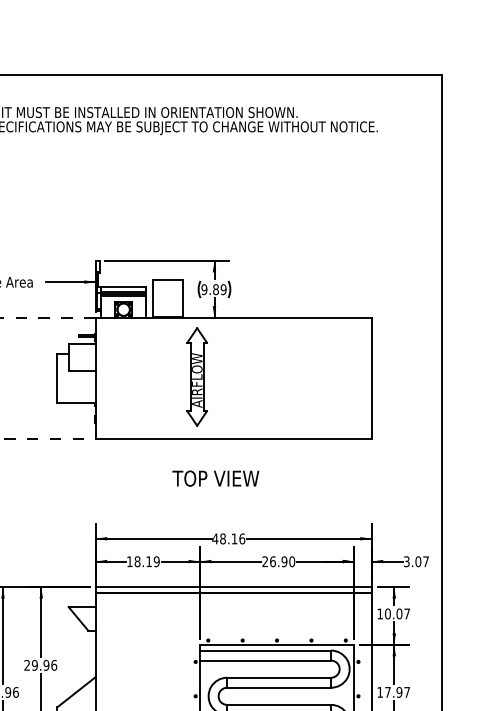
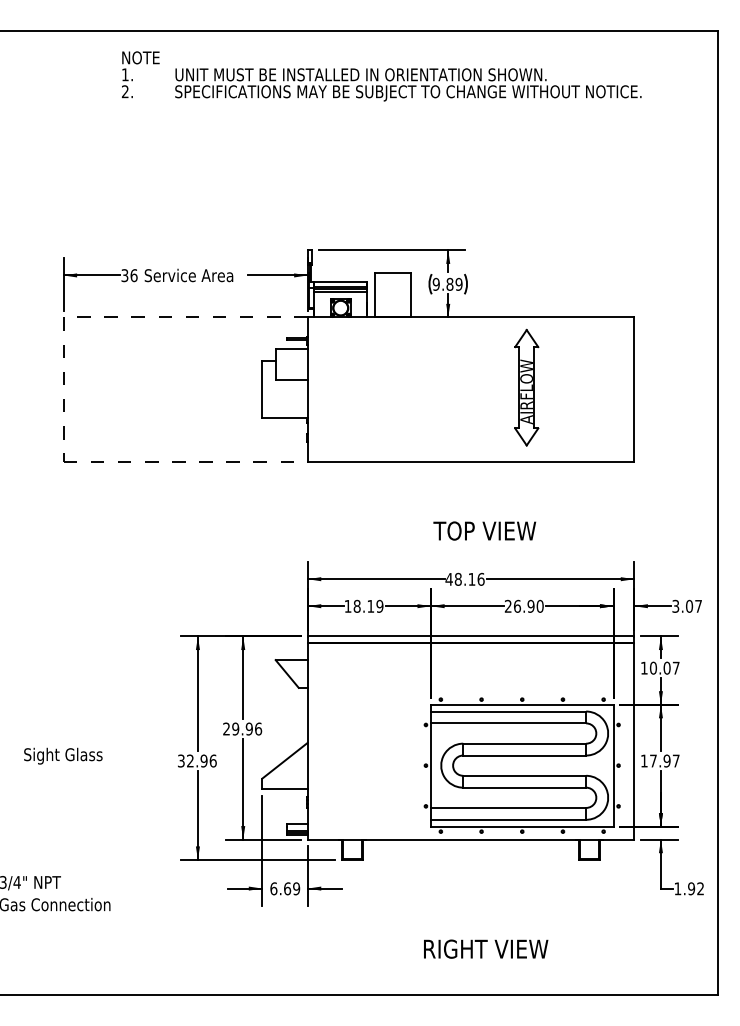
part: (196, 376) -> (526, 387), moved
text: (215, 478) -> (484, 530), moved

